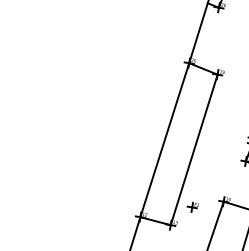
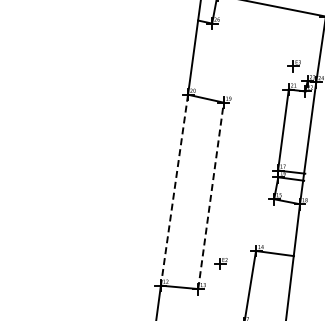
line: (164, 140) -> (174, 190), solid -> dashed
line: (194, 149) -> (211, 195), solid -> dashed

